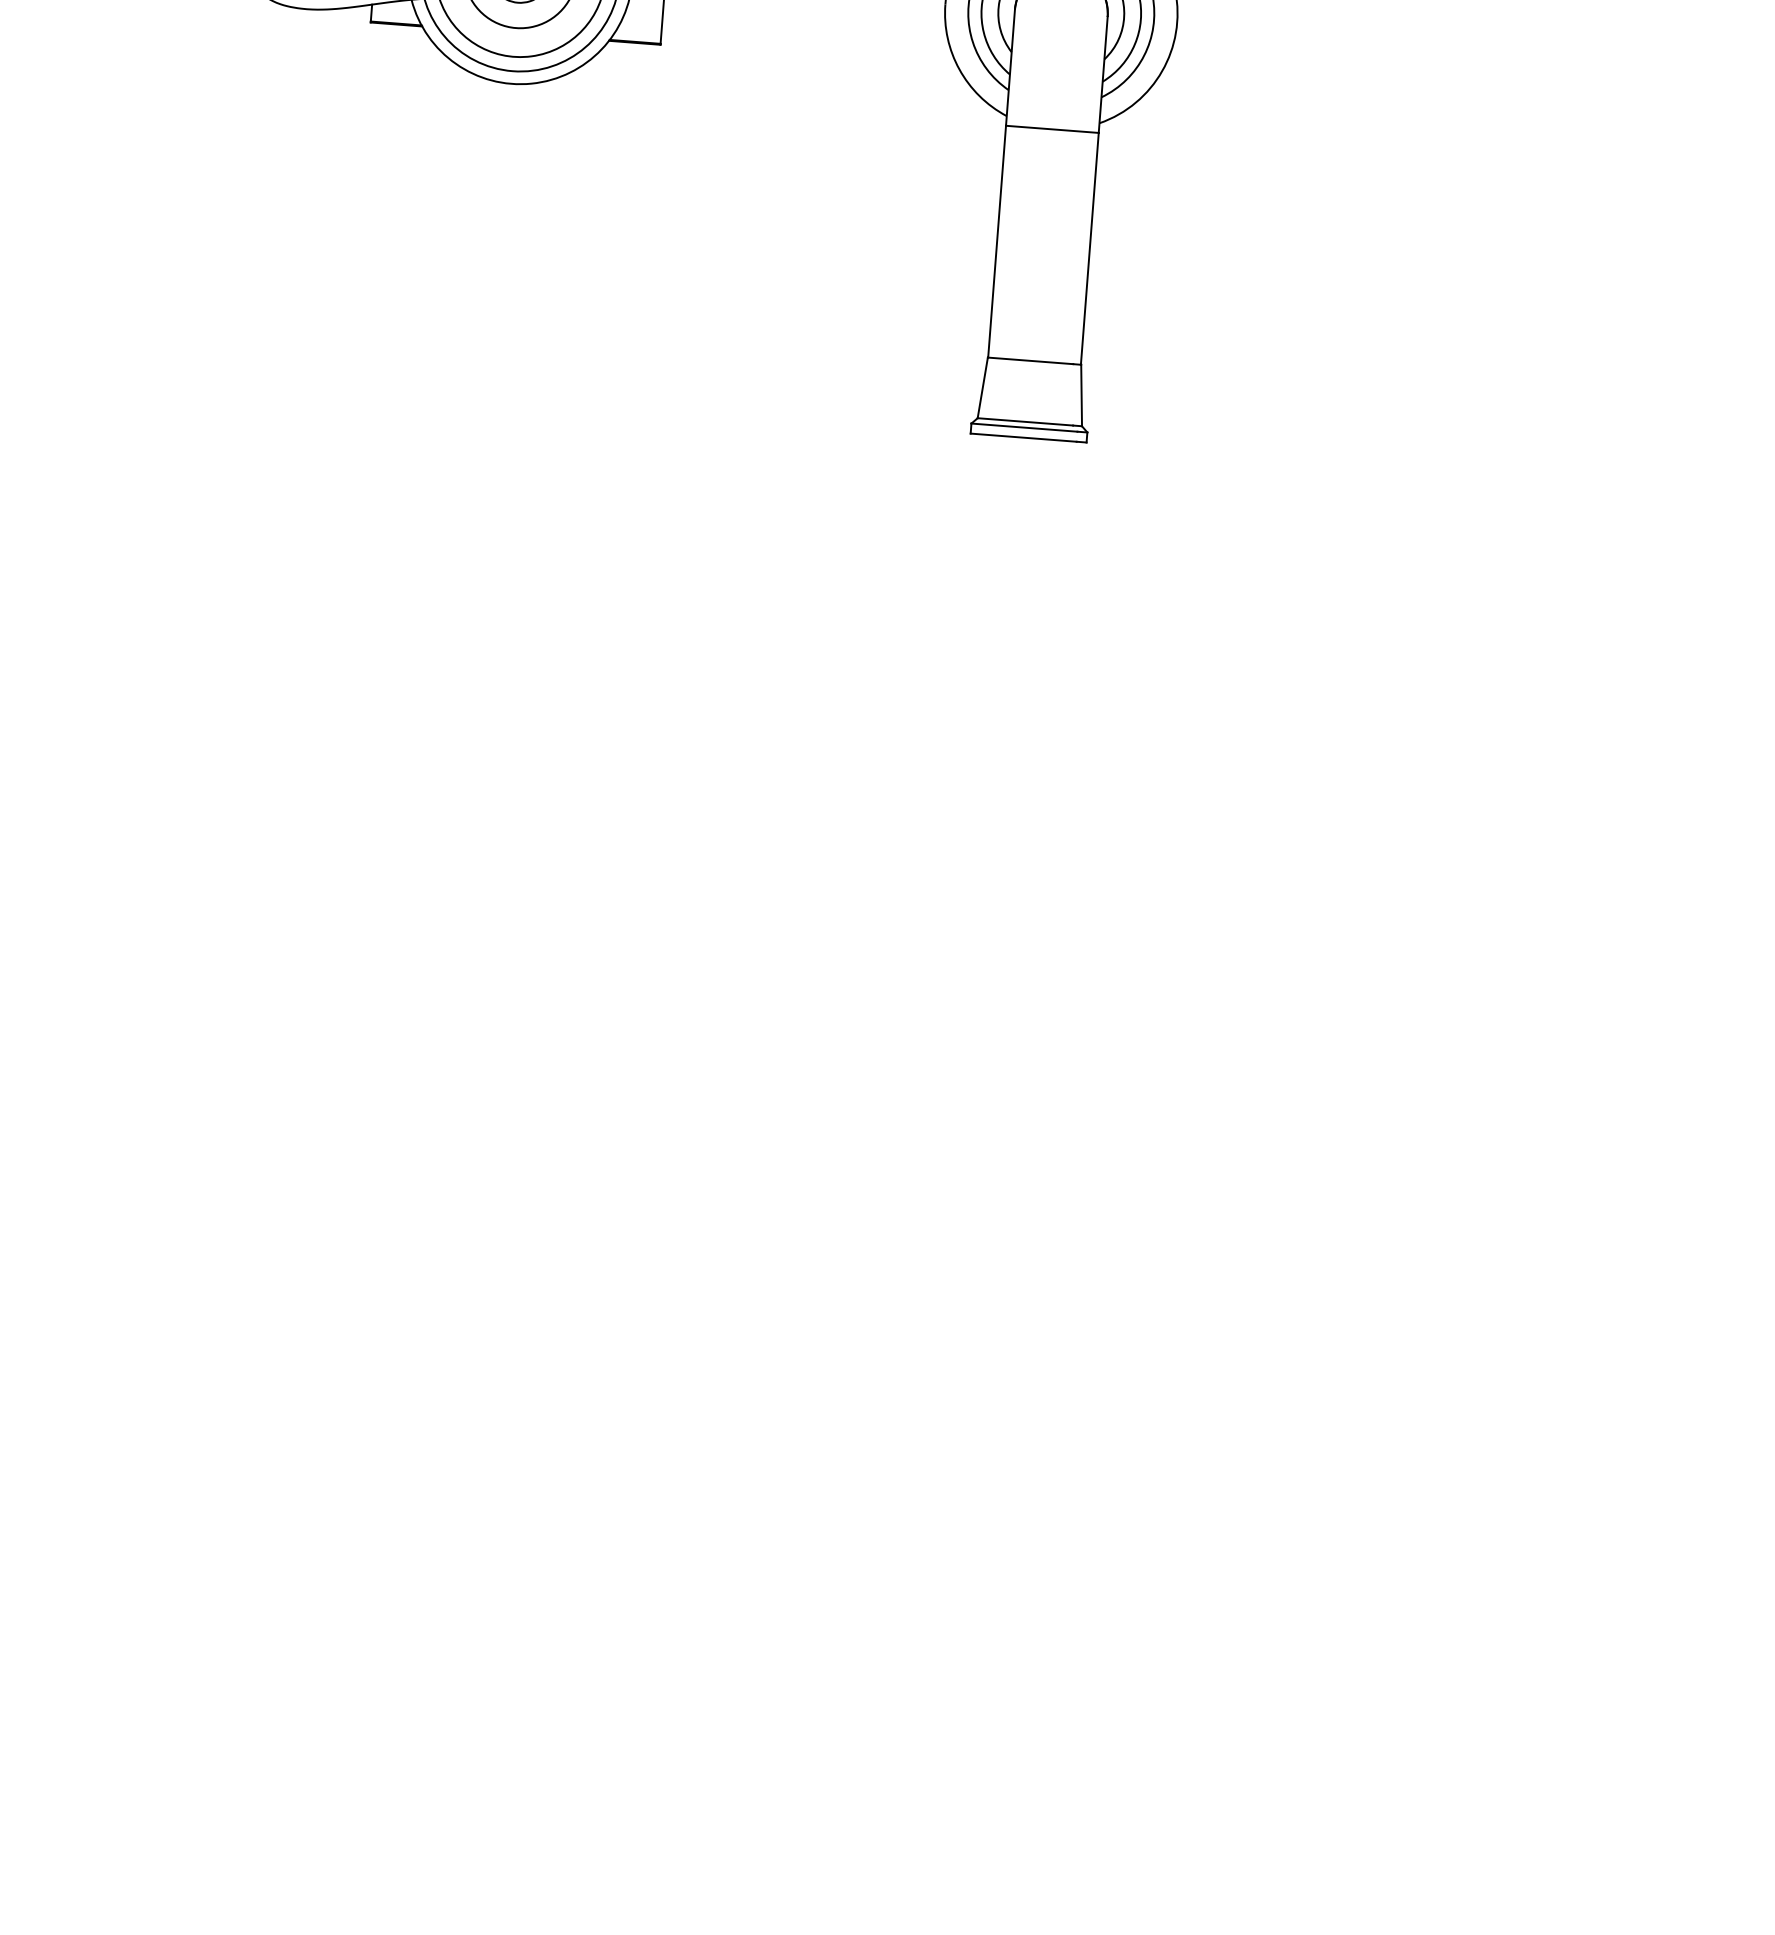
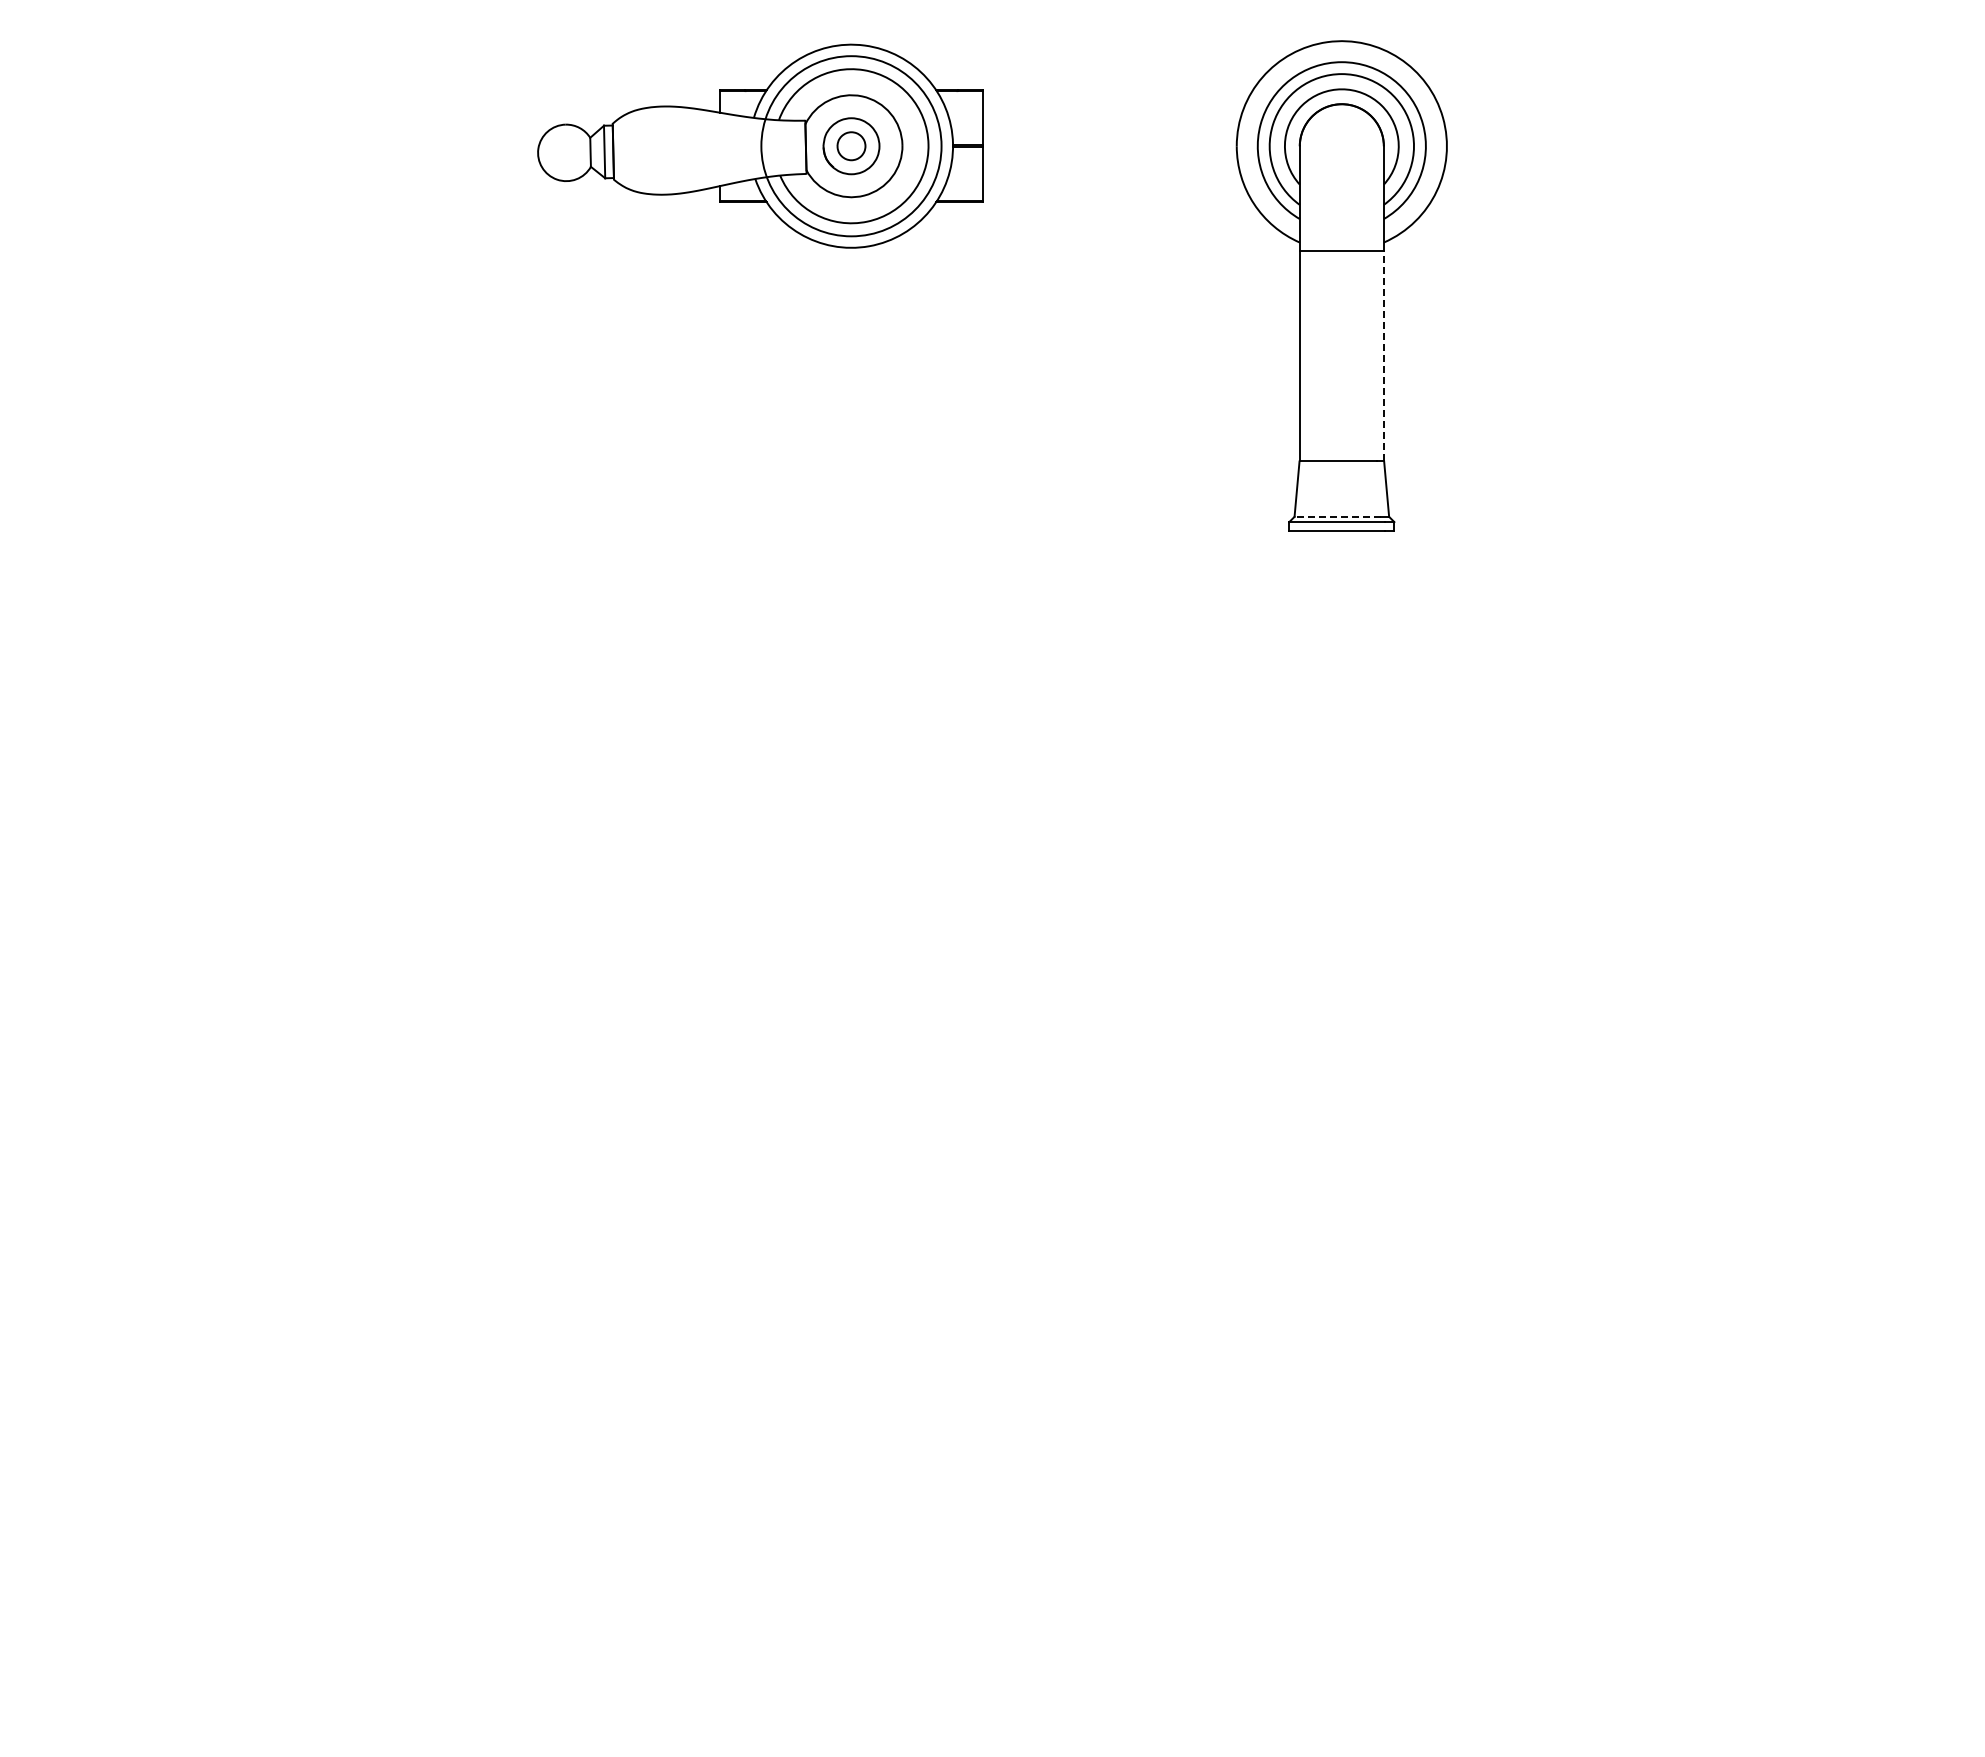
line: (1089, 247) -> (1383, 355), solid -> dashed
line: (1025, 421) -> (1337, 516), solid -> dashed

